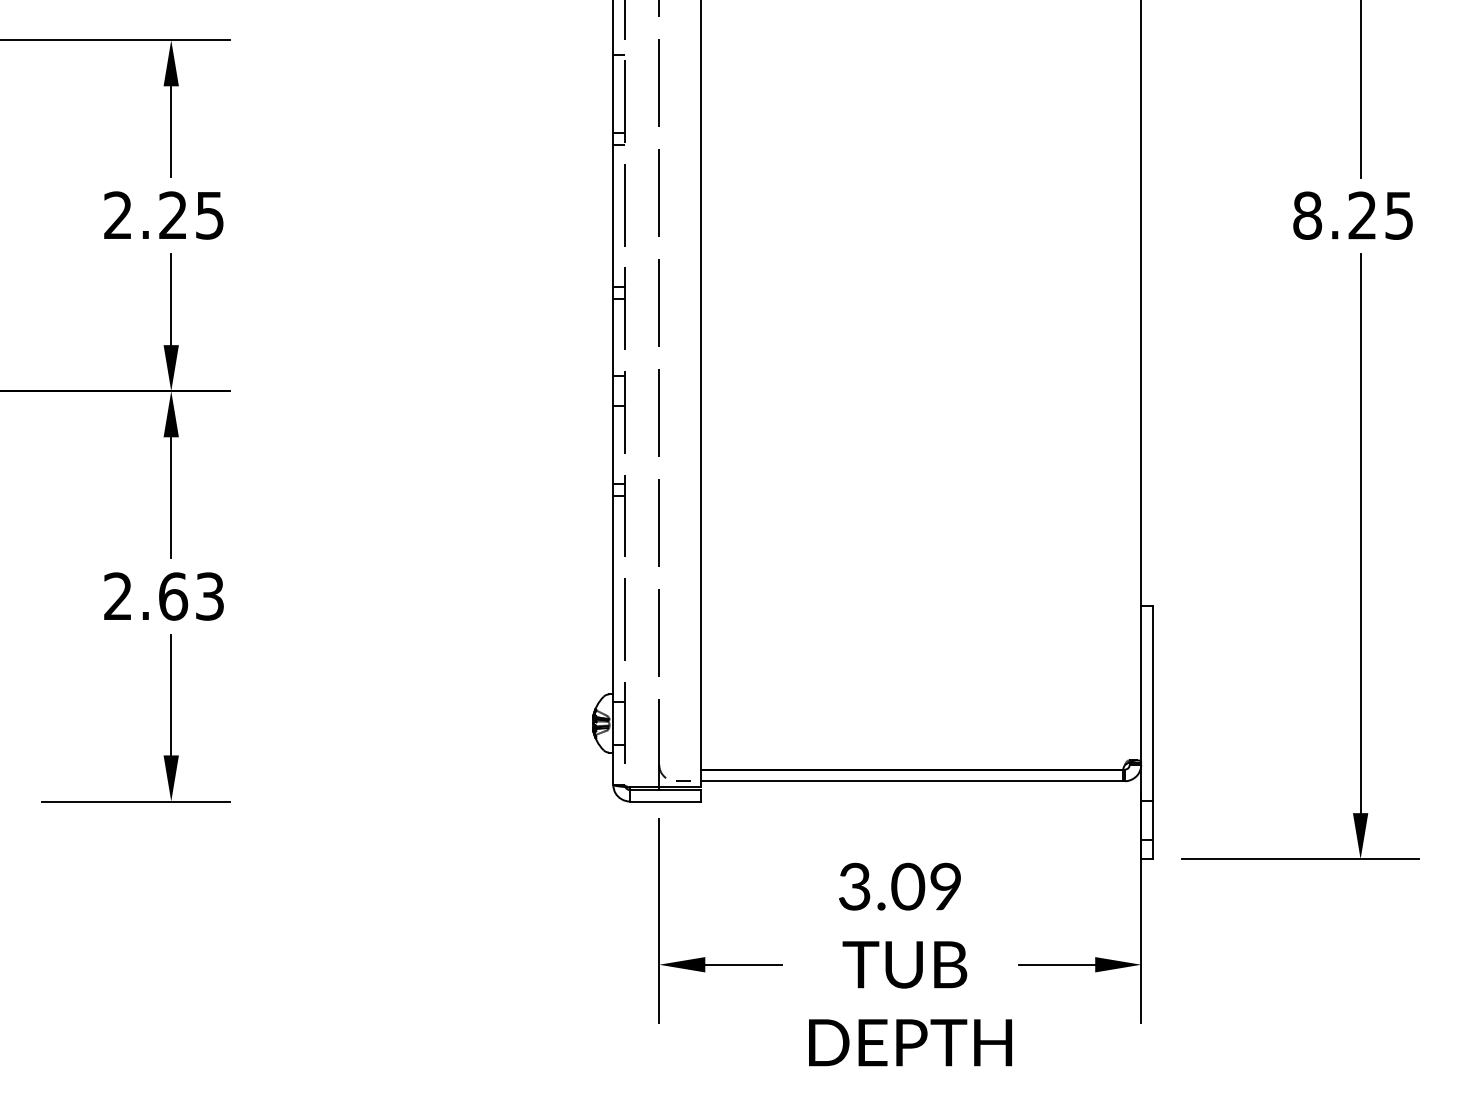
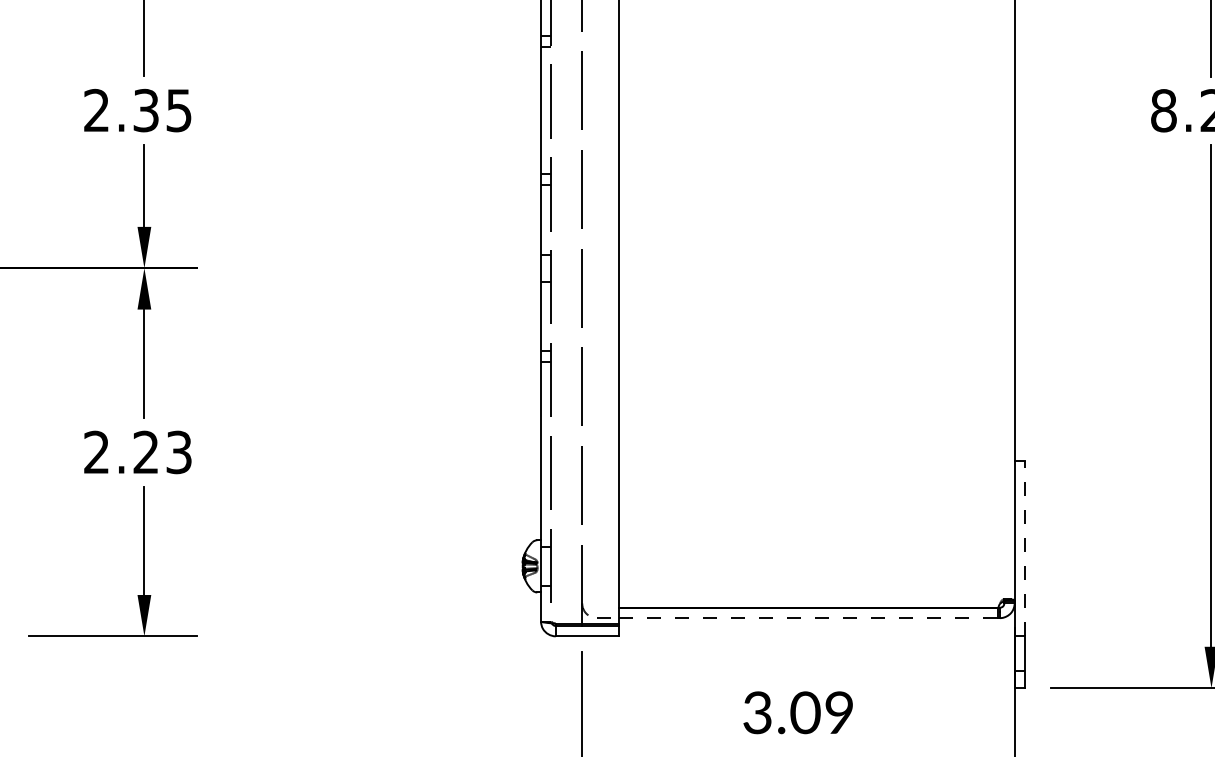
text: (173, 215) -> (146, 110), 2.25 -> 2.35
text: (173, 596) -> (146, 452), 2.63 -> 2.23
line: (1152, 703) -> (1024, 548), solid -> dashed
line: (912, 781) -> (809, 618), solid -> dashed

